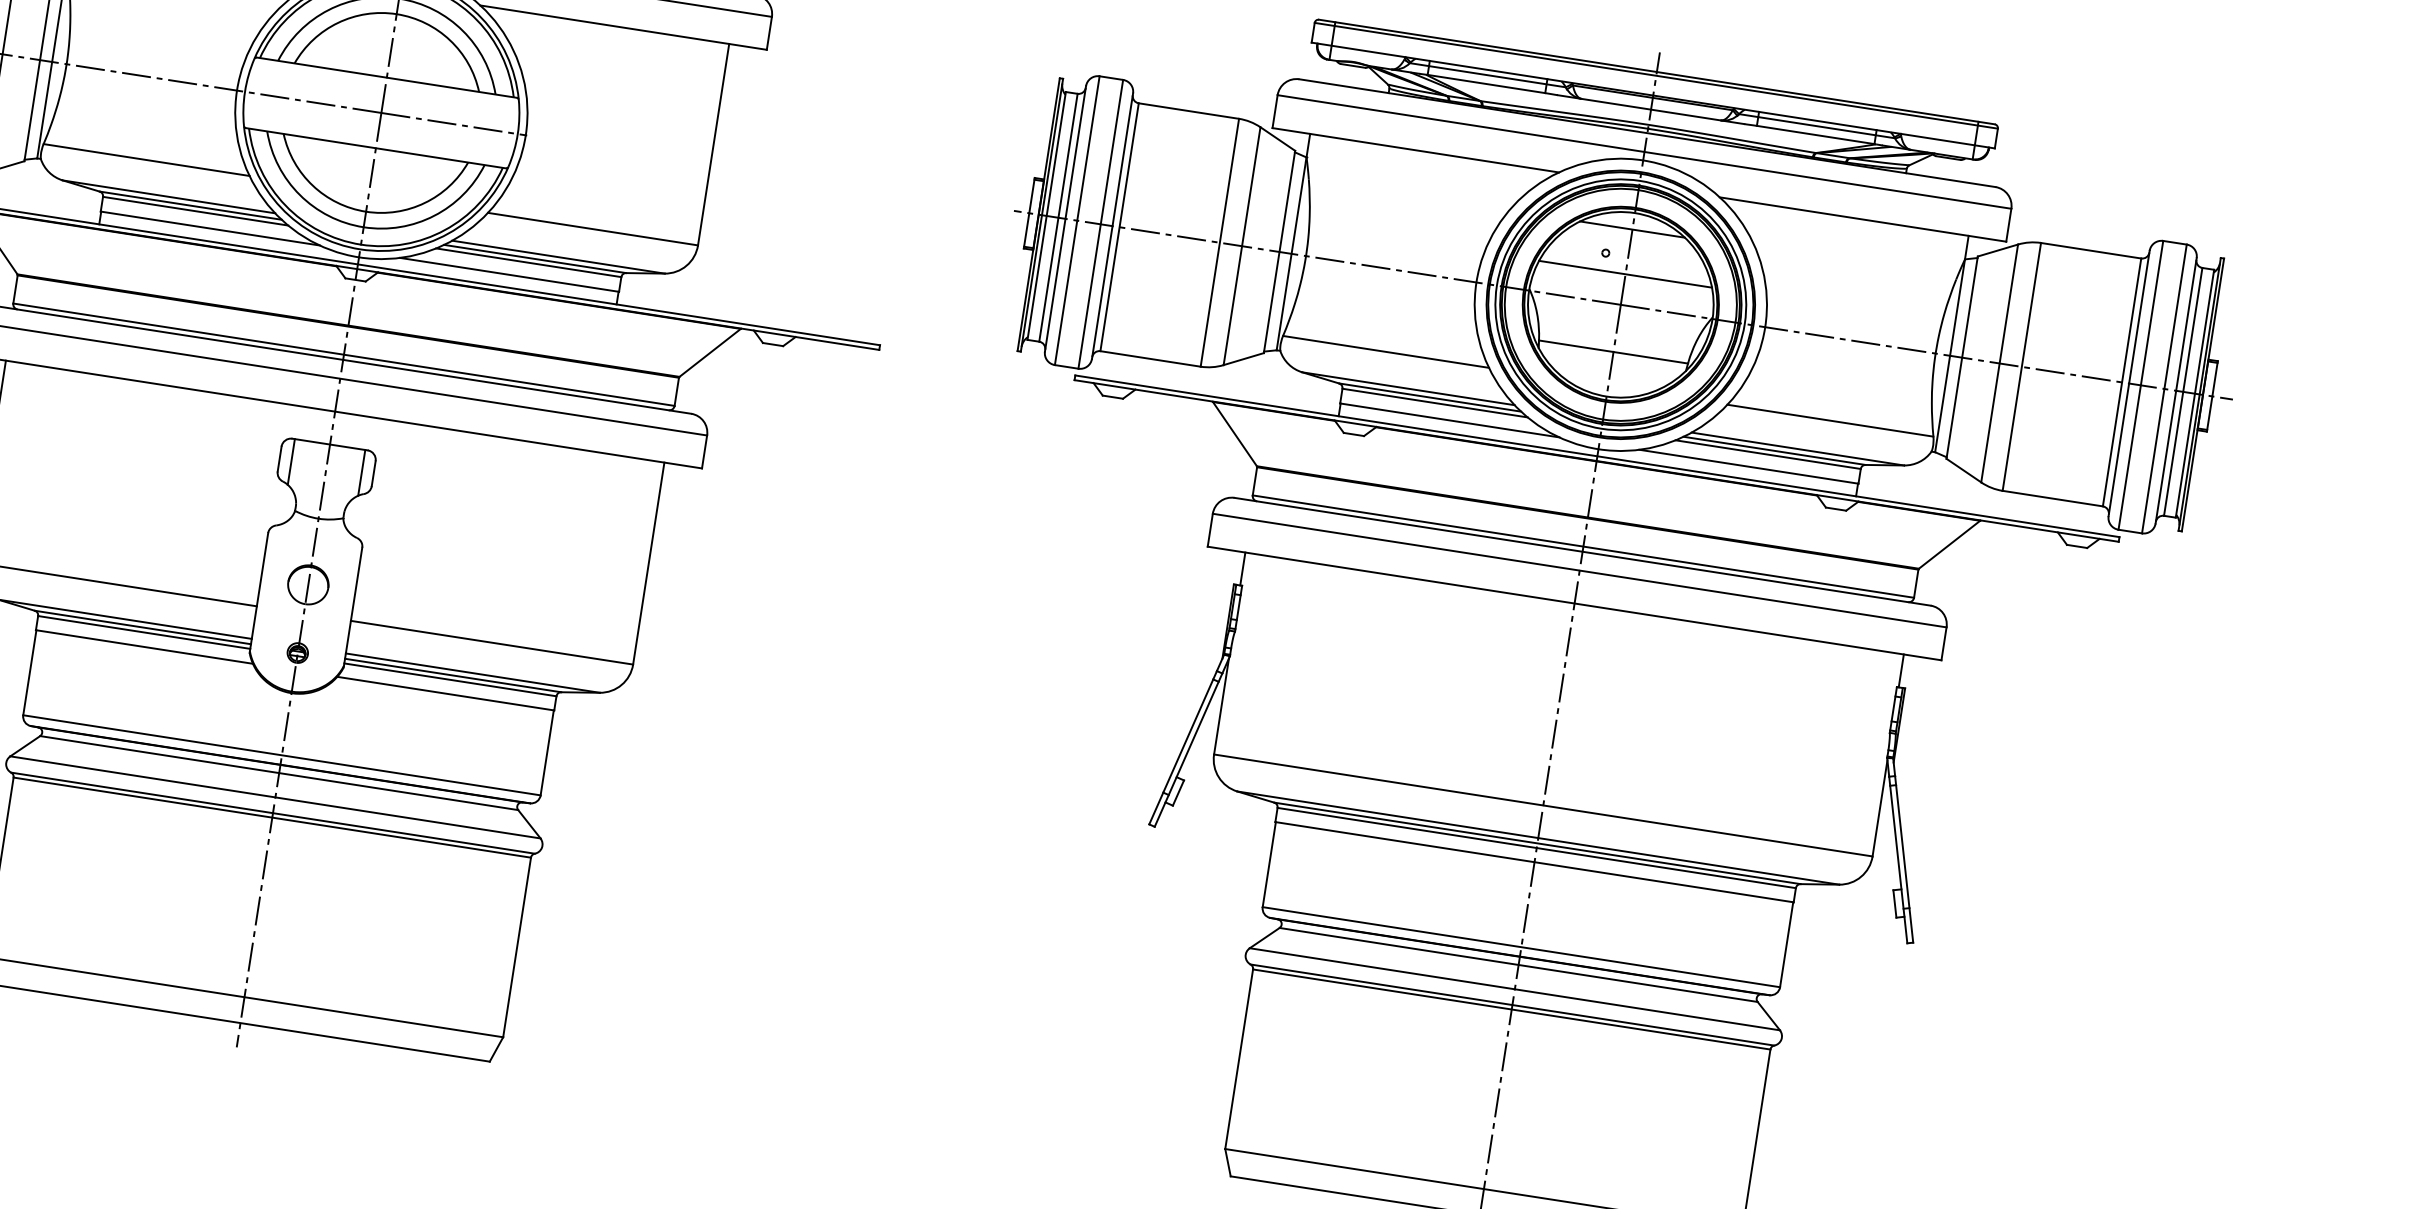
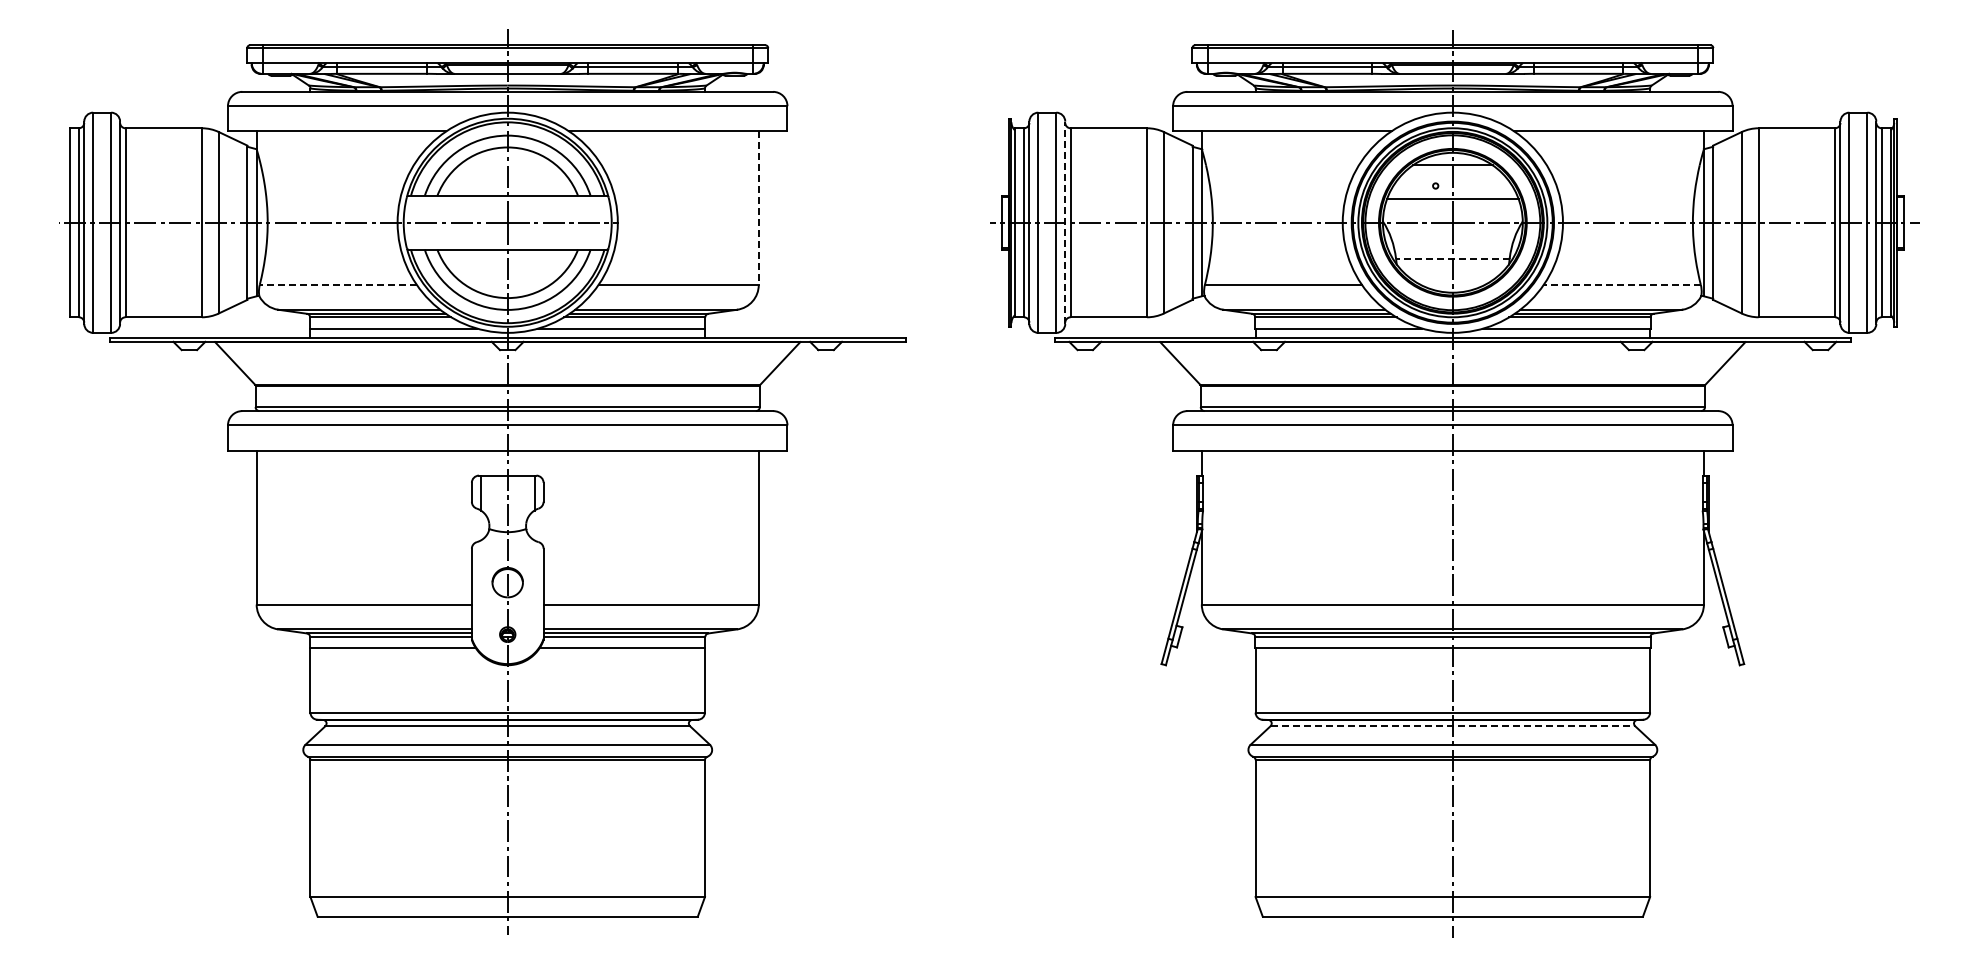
line: (713, 145) -> (758, 208), solid -> dashed
line: (146, 159) -> (338, 284), solid -> dashed
line: (1112, 225) -> (1065, 222), solid -> dashed
line: (1613, 351) -> (1452, 258), solid -> dashed
line: (1830, 420) -> (1622, 284), solid -> dashed
line: (1519, 965) -> (1453, 726), solid -> dashed

